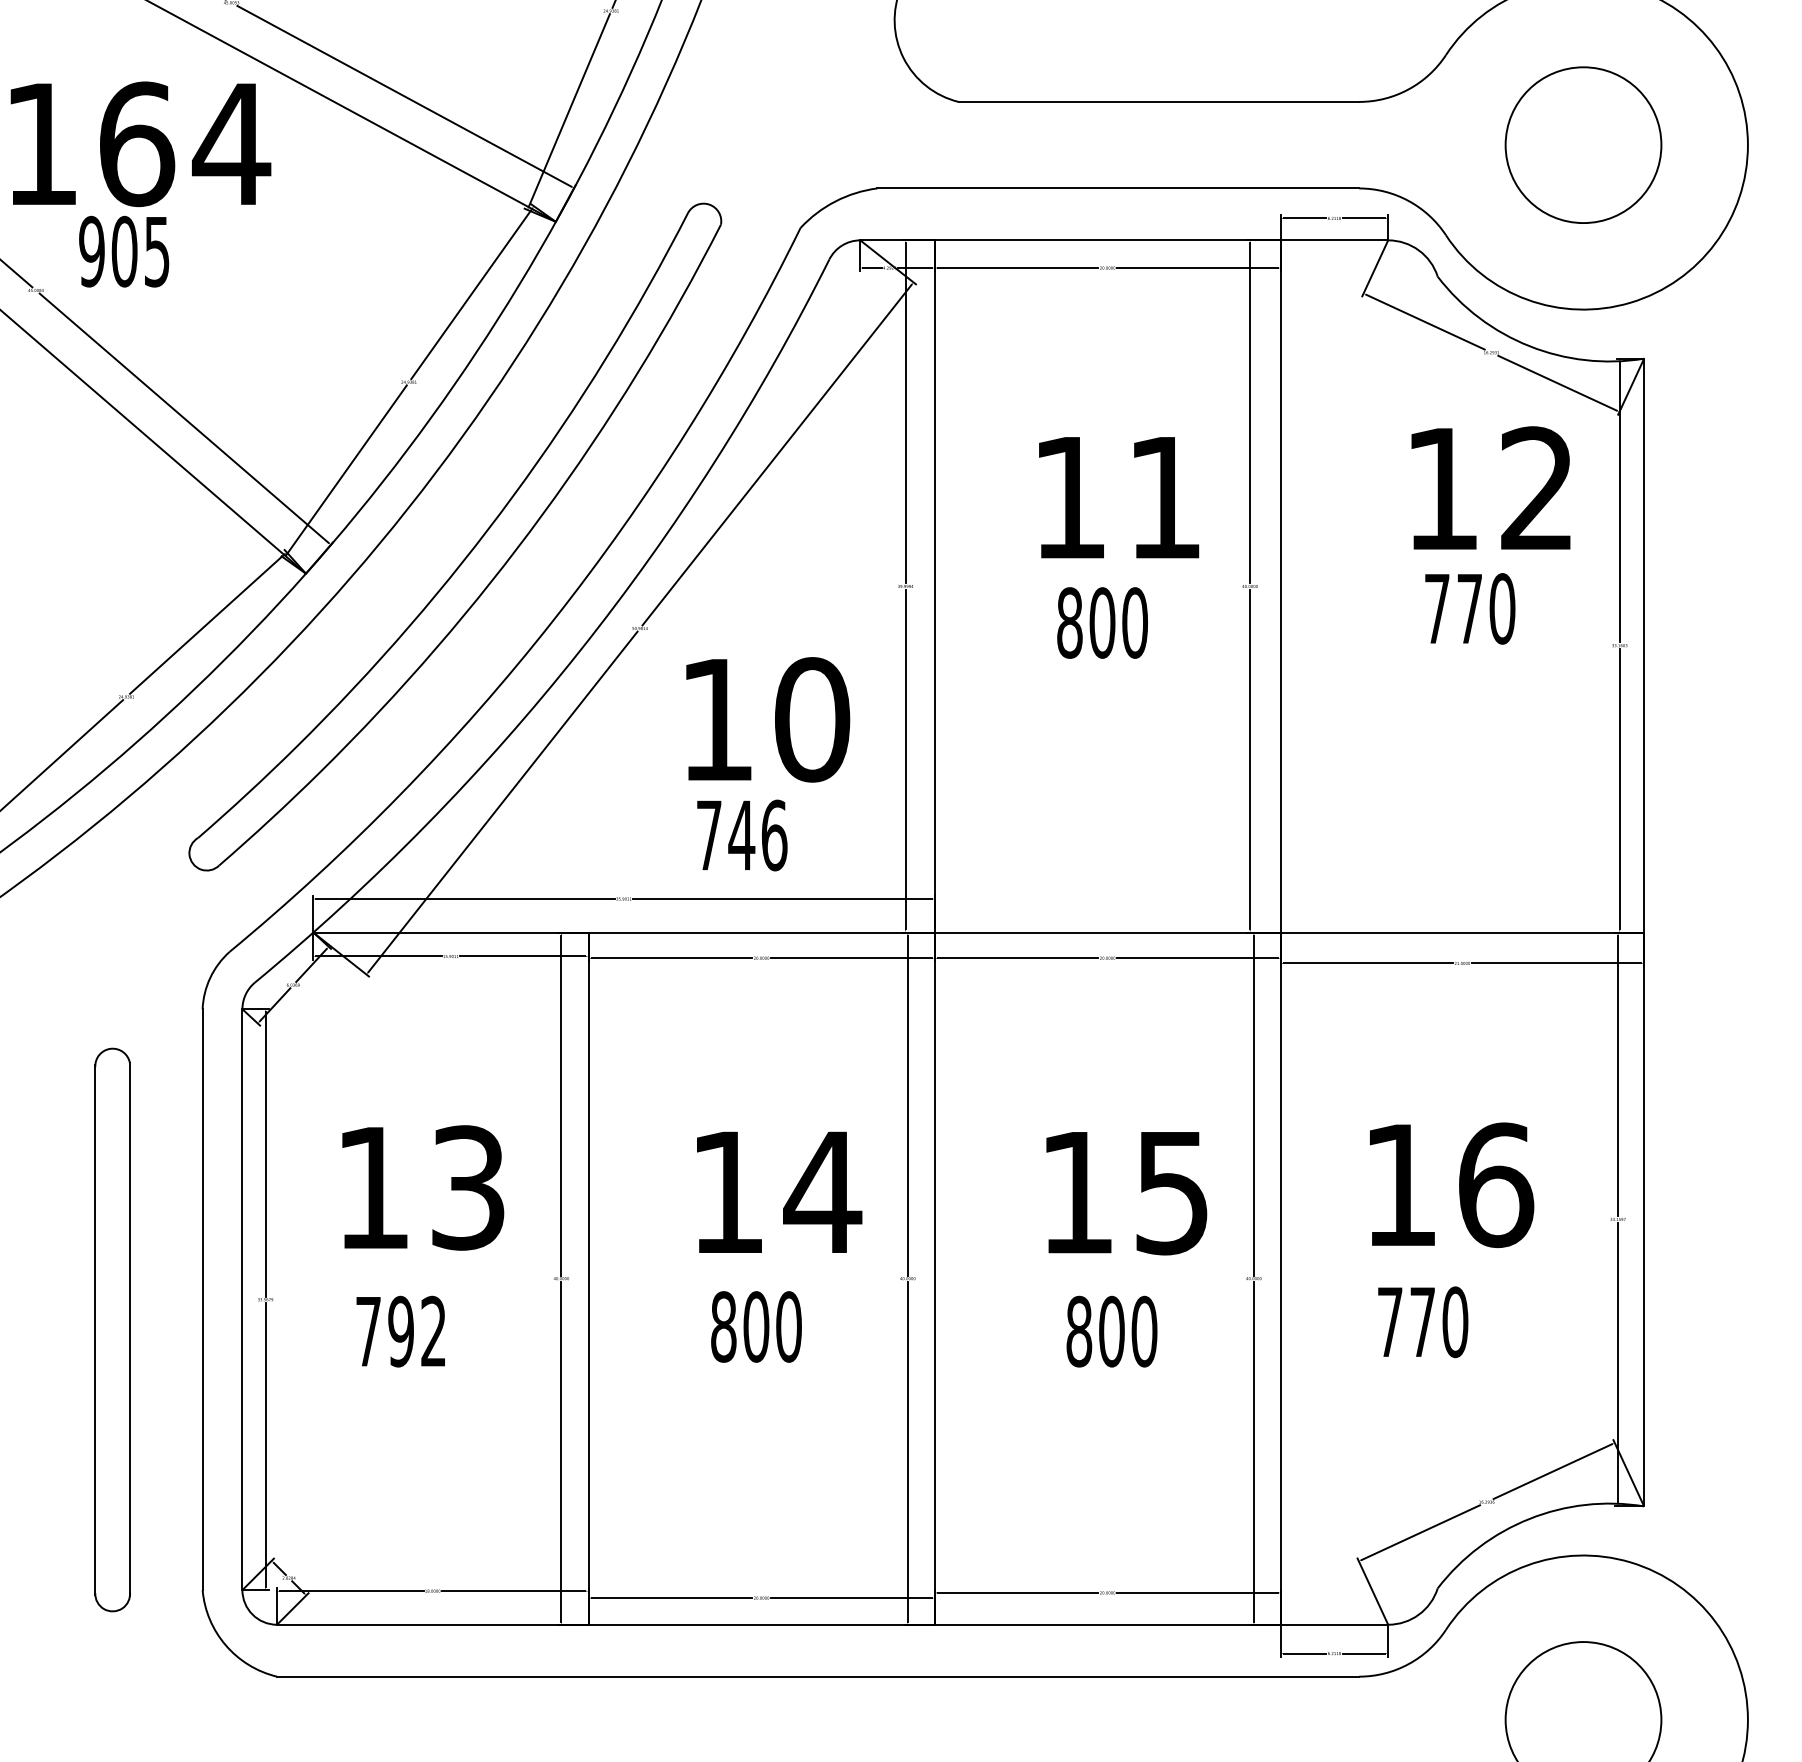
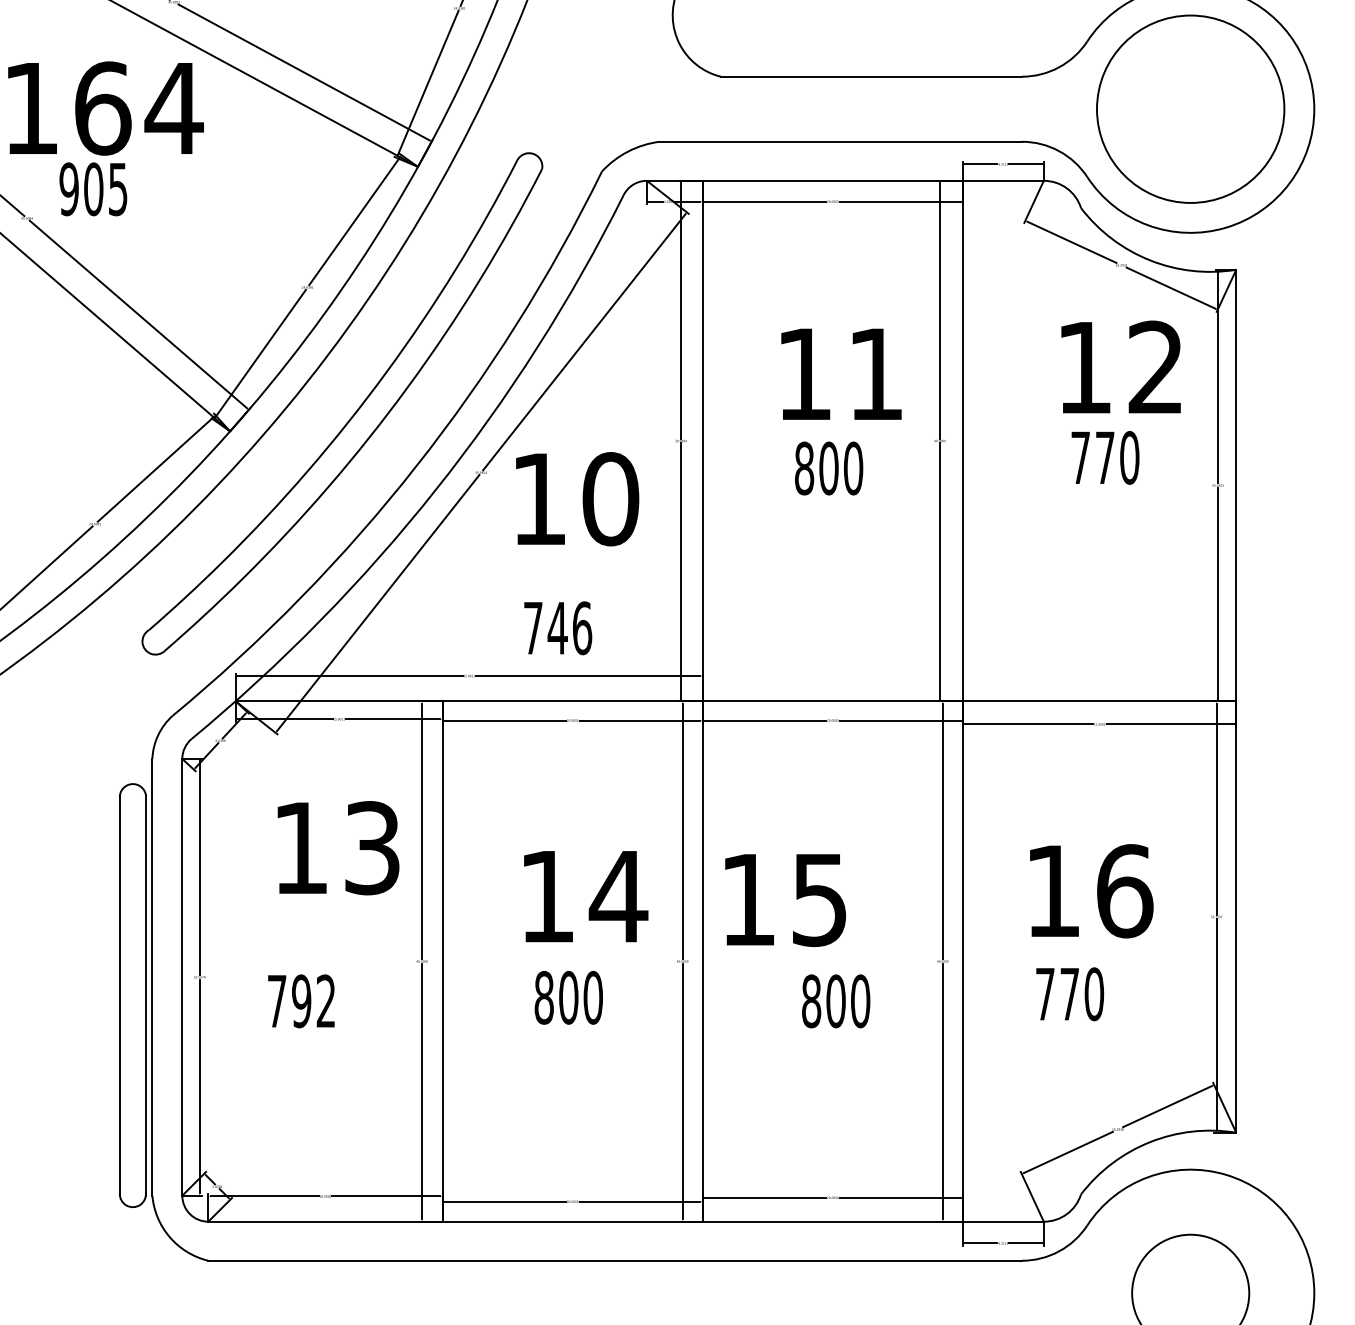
circle: (1583, 145) -> (1190, 109), size x1.6
text: (768, 719) -> (577, 498), moved
text: (423, 1187) -> (338, 847), moved
text: (1126, 1193) -> (785, 900), moved
part: (112, 1329) -> (132, 995), moved

